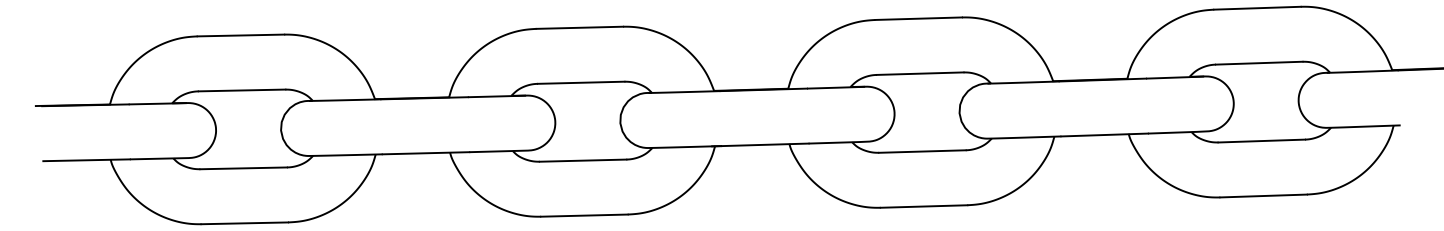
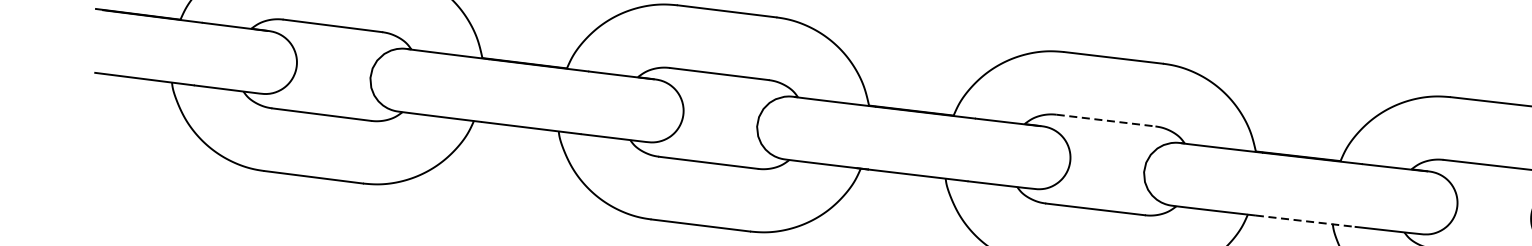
line: (920, 73) -> (1106, 120), solid -> dashed
line: (1105, 134) -> (1306, 220), solid -> dashed

